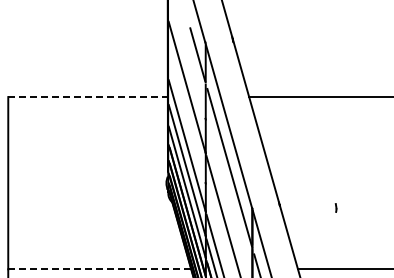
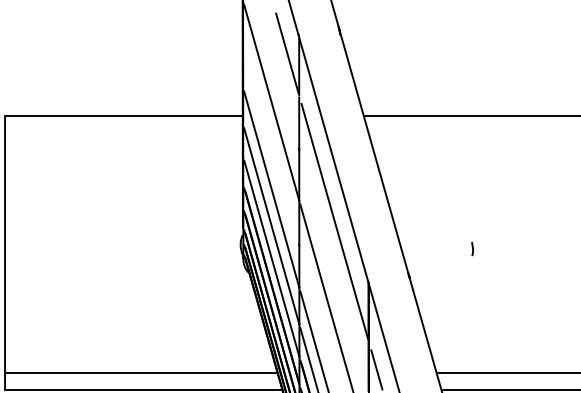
line: (88, 97) -> (124, 117), dashed -> solid
part: (335, 207) -> (471, 248), moved
line: (99, 269) -> (140, 373), dashed -> solid

